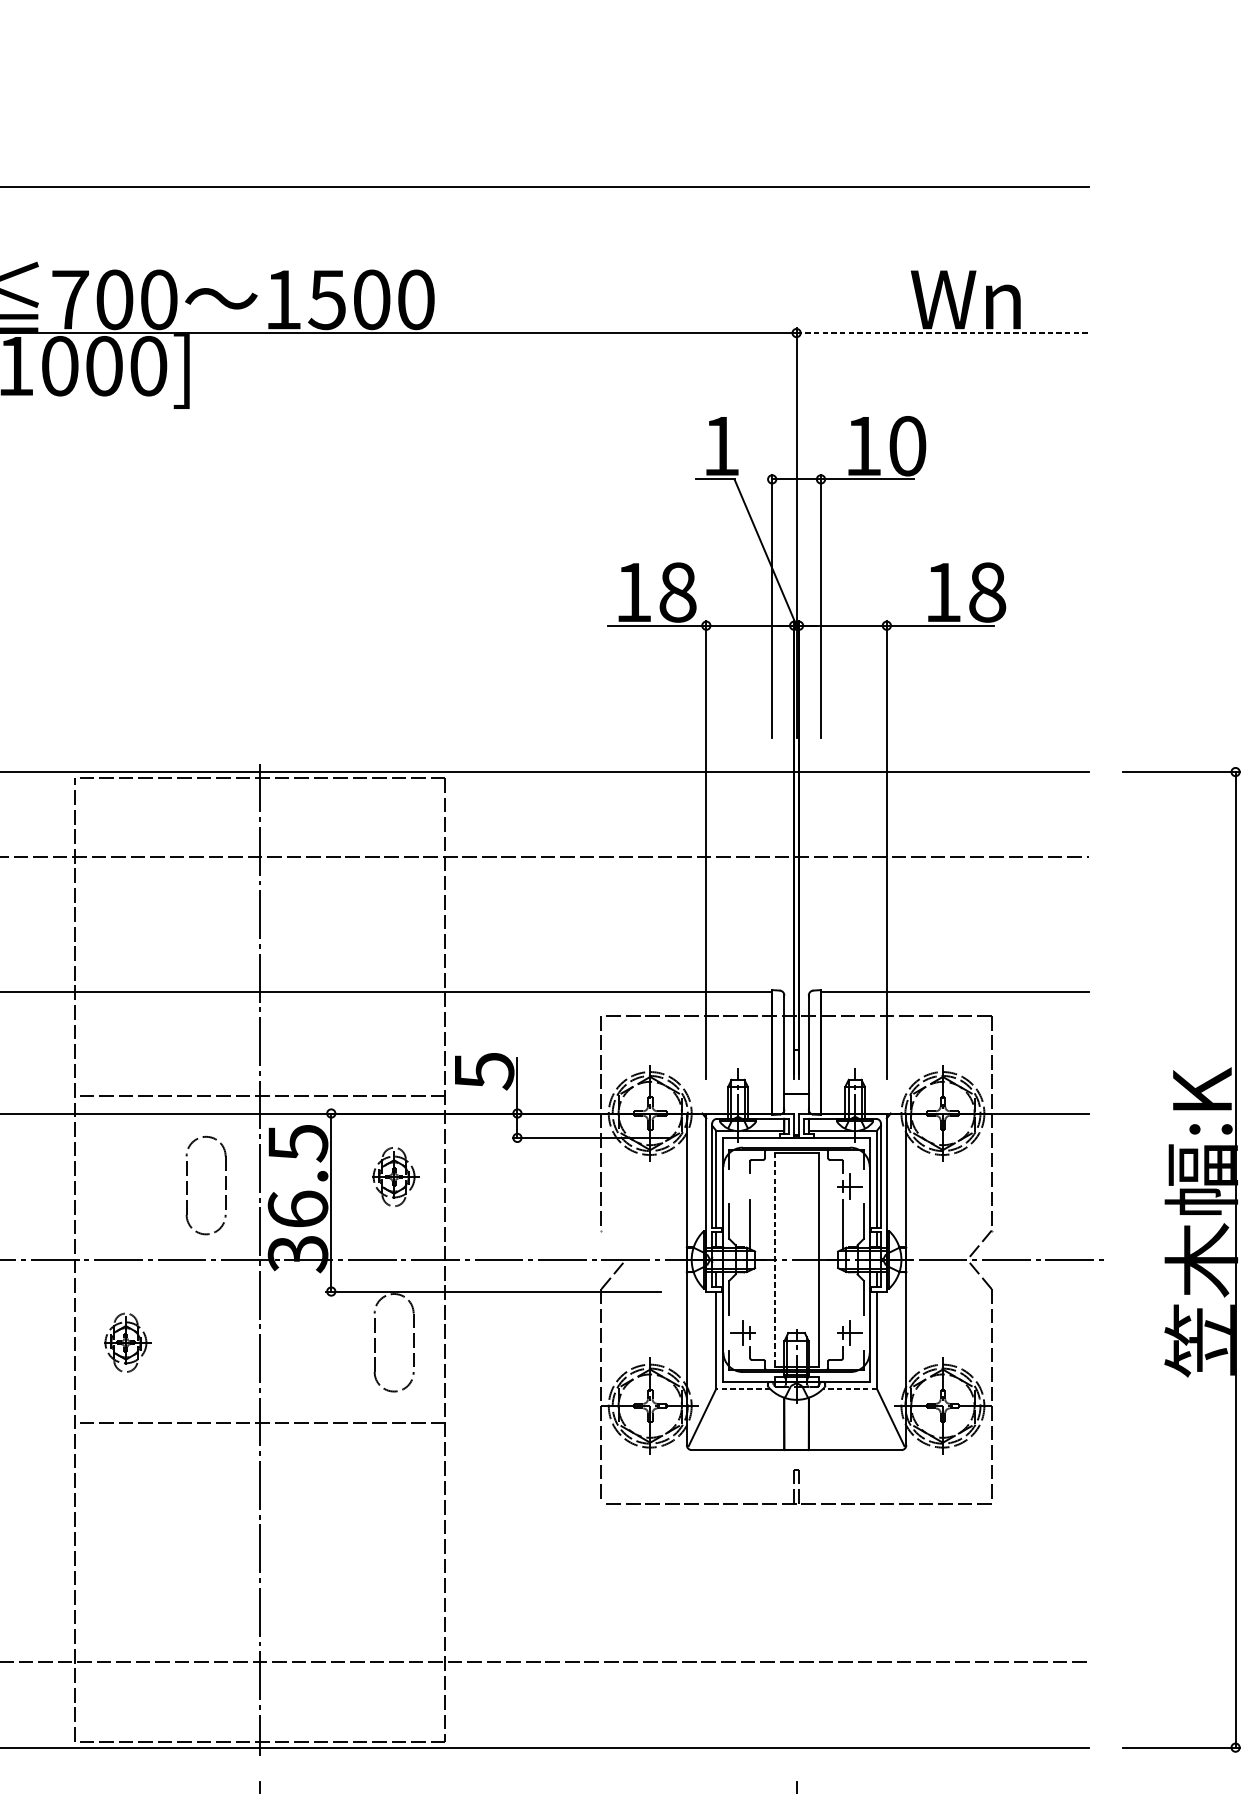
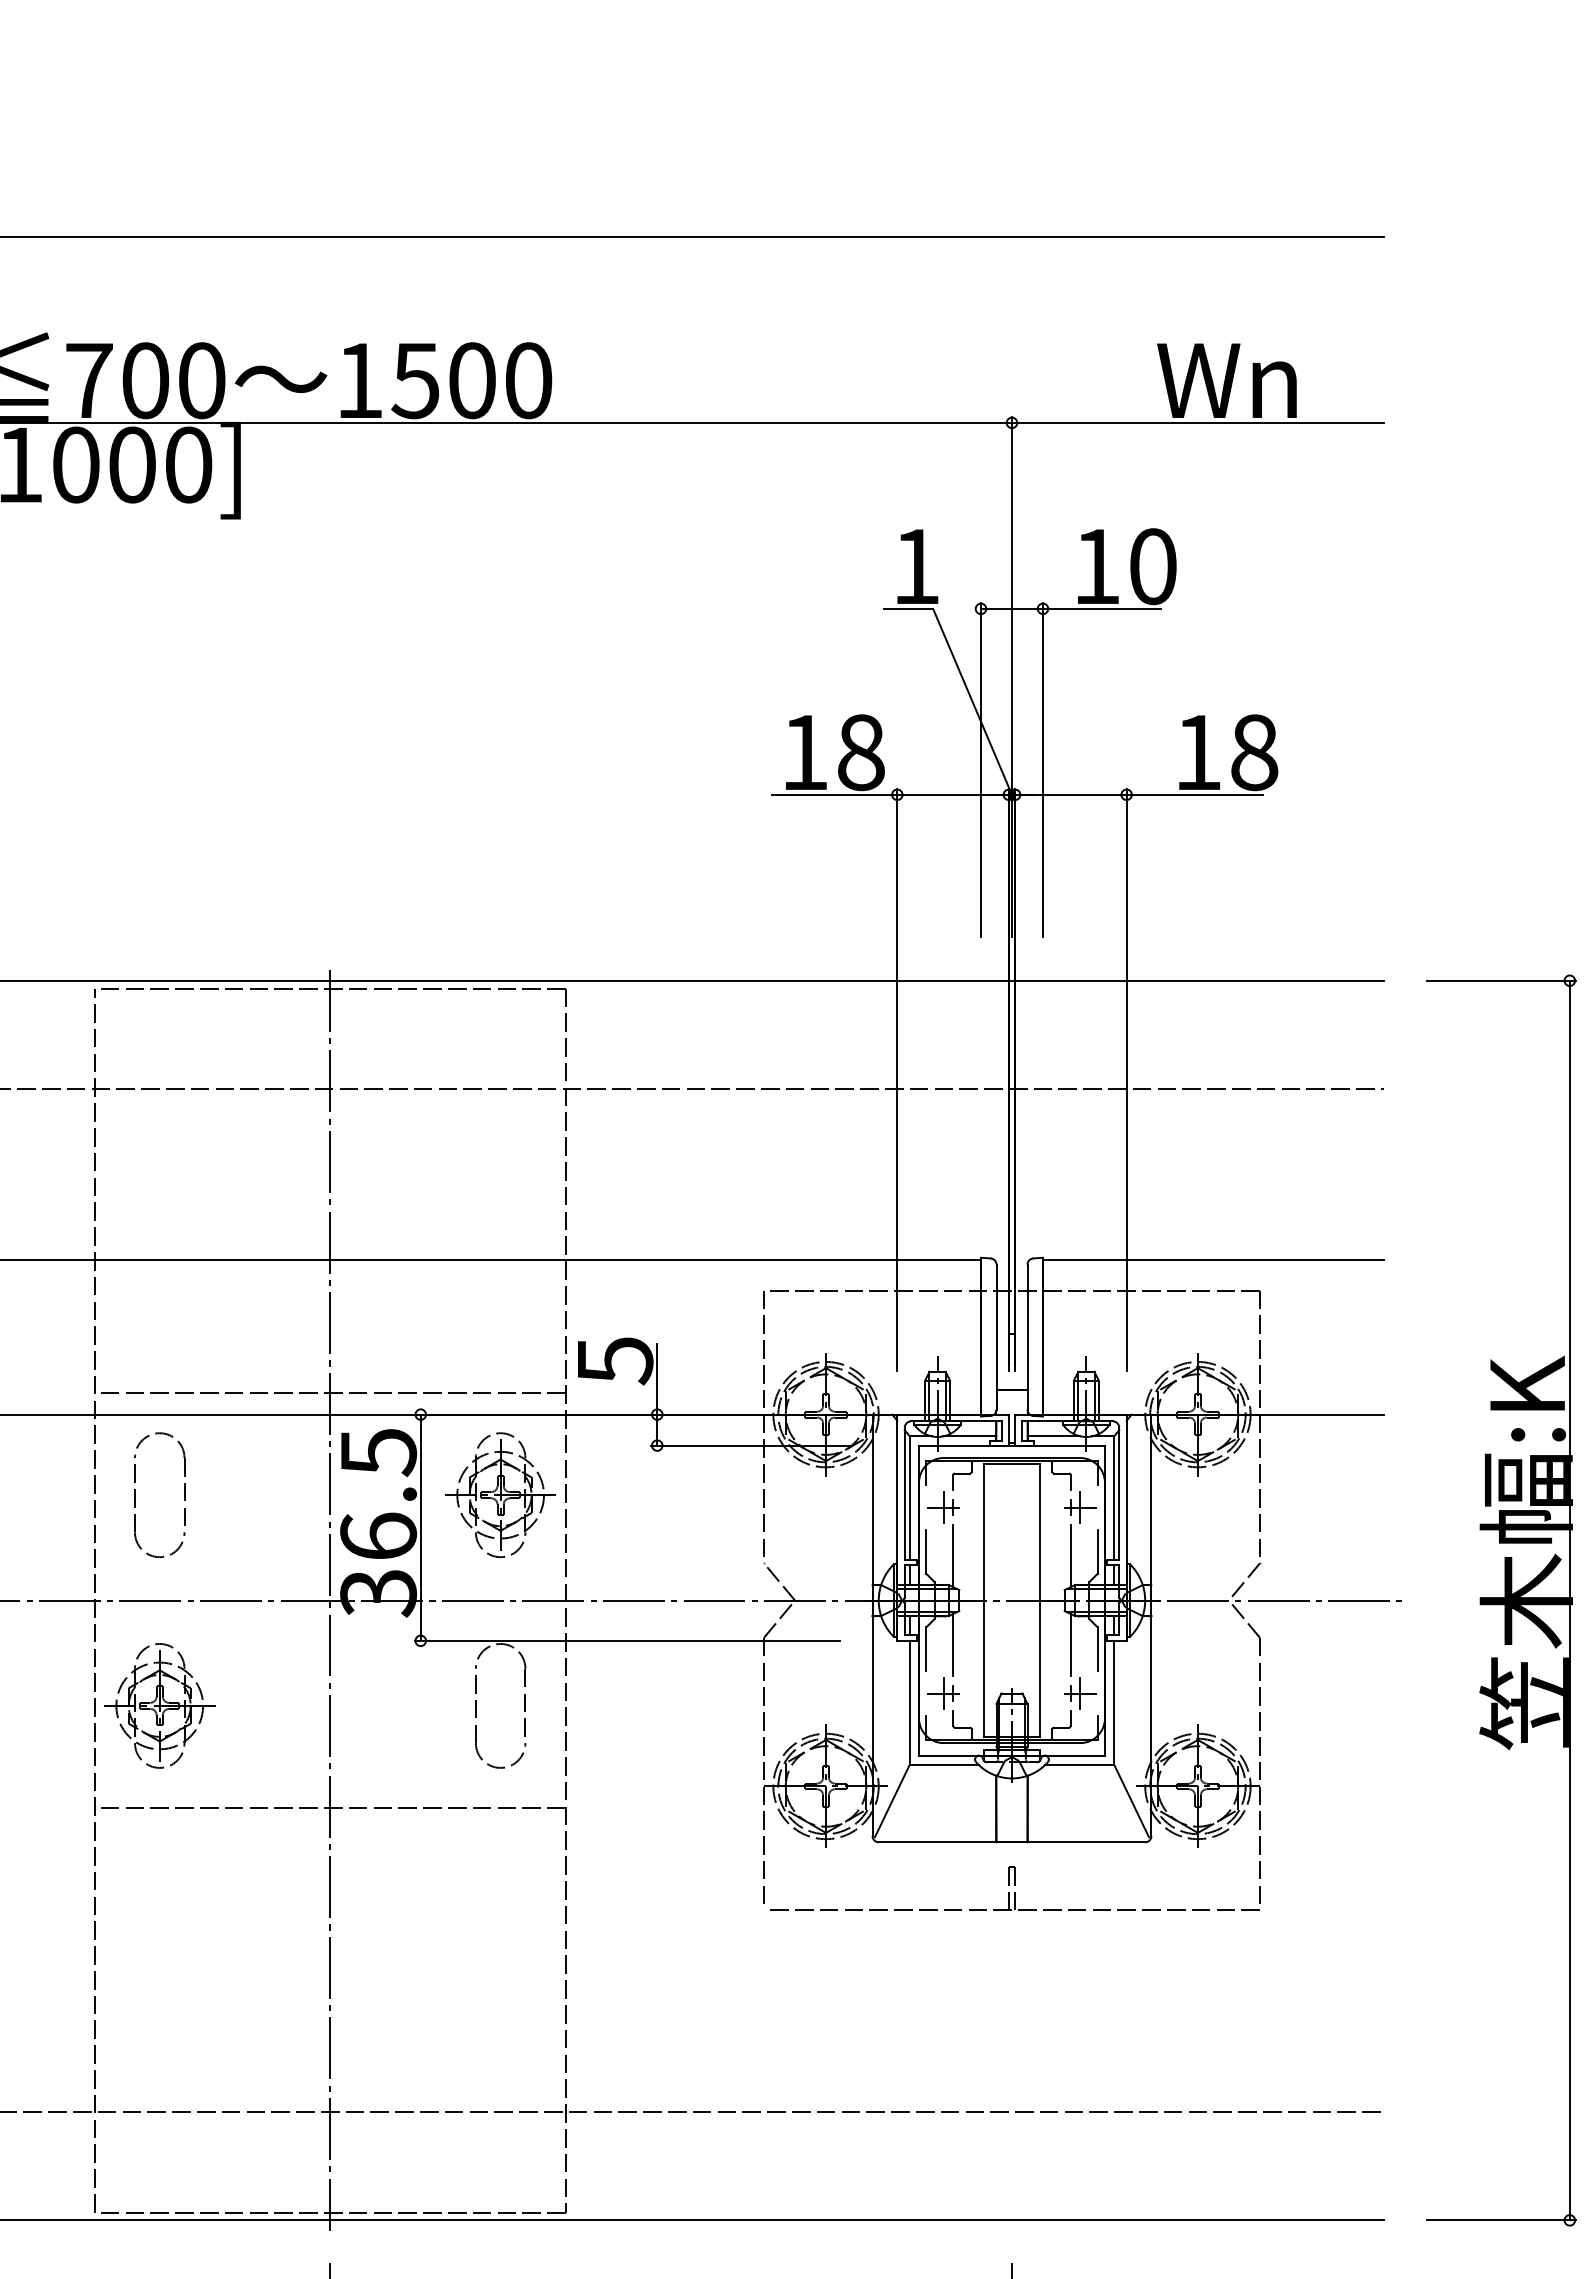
line: (942, 332) -> (1197, 422), dashed -> solid
part: (394, 1177) -> (500, 1495), size x1.67
part: (187, 1185) -> (135, 1494), moved
part: (742, 1186) -> (943, 1507), added
line: (613, 1244) -> (779, 1581), added
line: (774, 1260) -> (984, 1601), dashed -> solid
line: (750, 1295) -> (953, 1645), added
line: (842, 1295) -> (1070, 1645), added
part: (125, 1342) -> (159, 1705), size x1.67
line: (742, 1388) -> (943, 1764), dashed -> solid
line: (849, 1388) -> (1079, 1764), dashed -> solid

